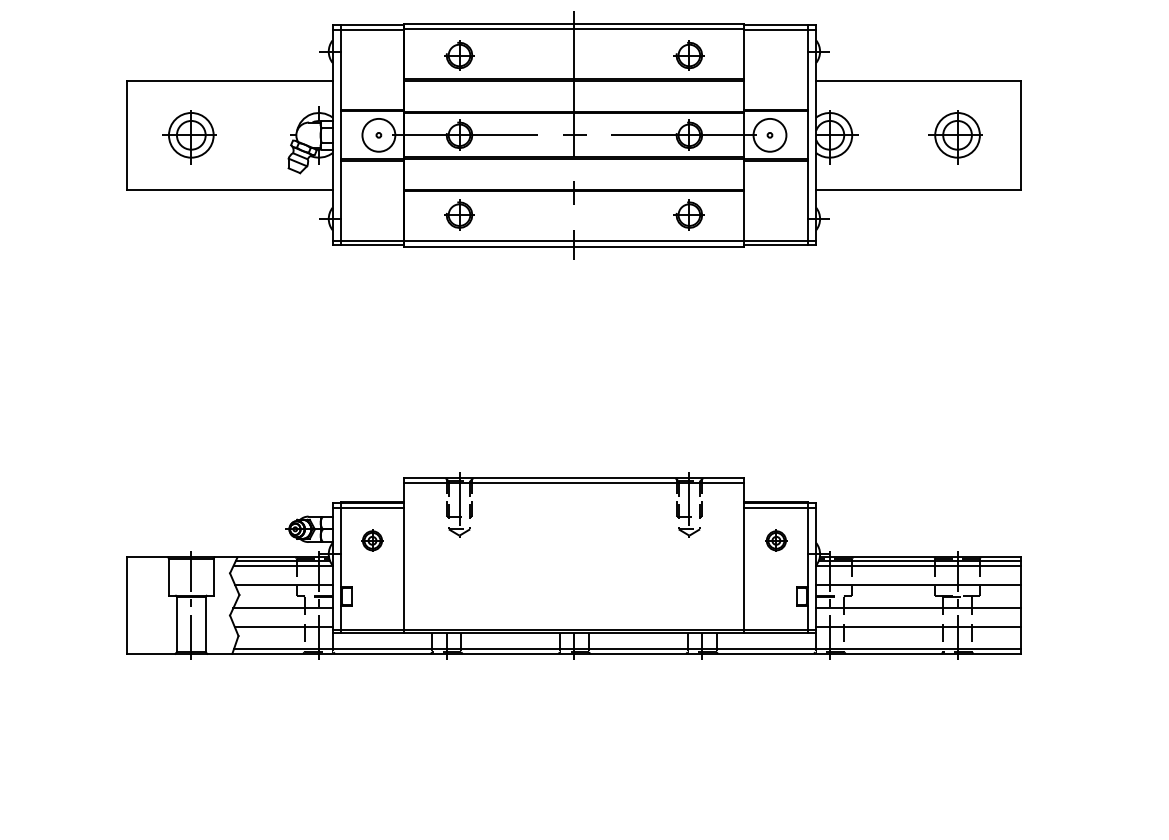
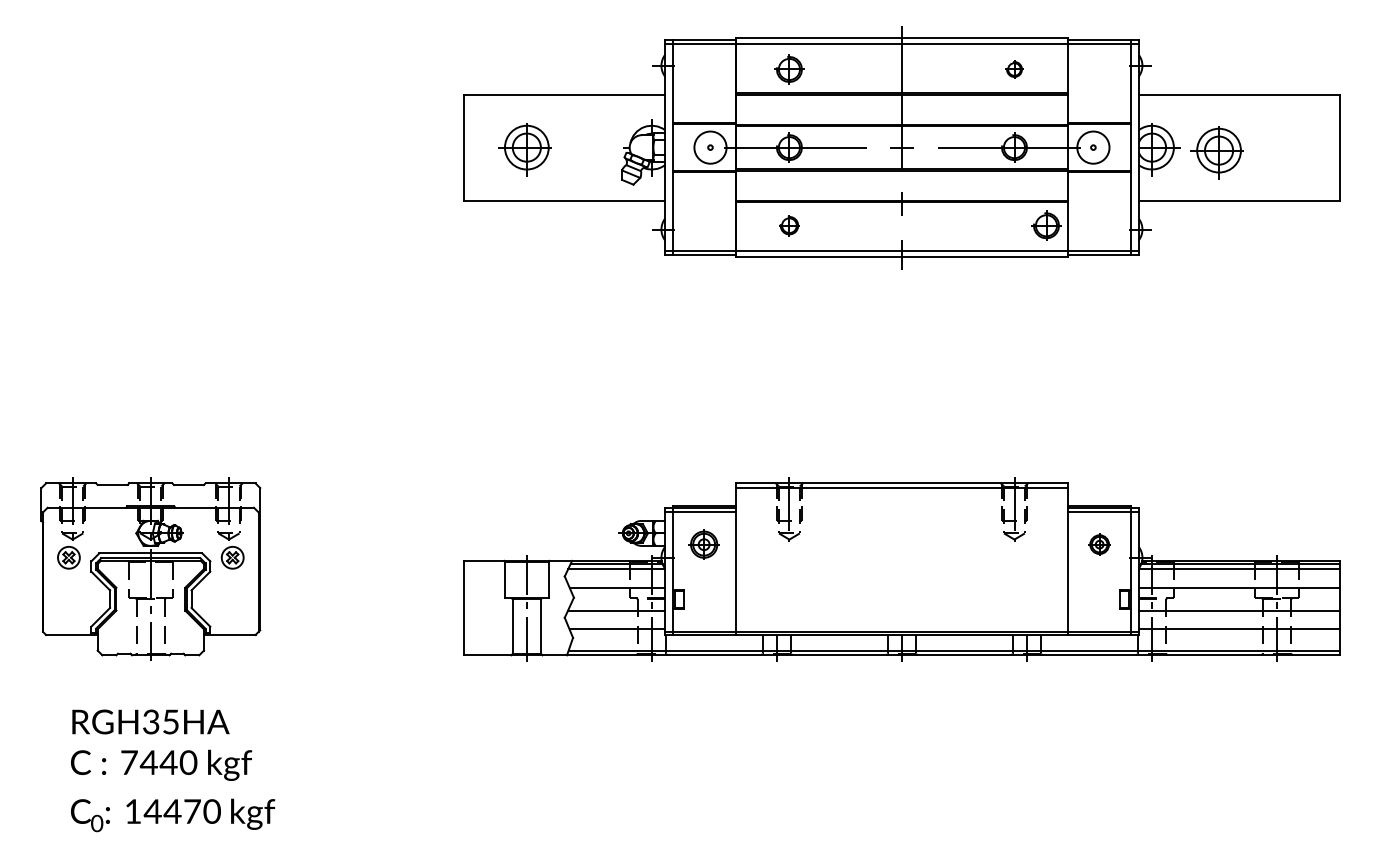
part: (689, 55) -> (1014, 69), size x0.6
part: (954, 137) -> (1216, 152), moved
part: (459, 214) -> (789, 225), size x0.7
part: (689, 214) -> (1046, 225), moved
part: (372, 540) -> (704, 544), size x1.4

